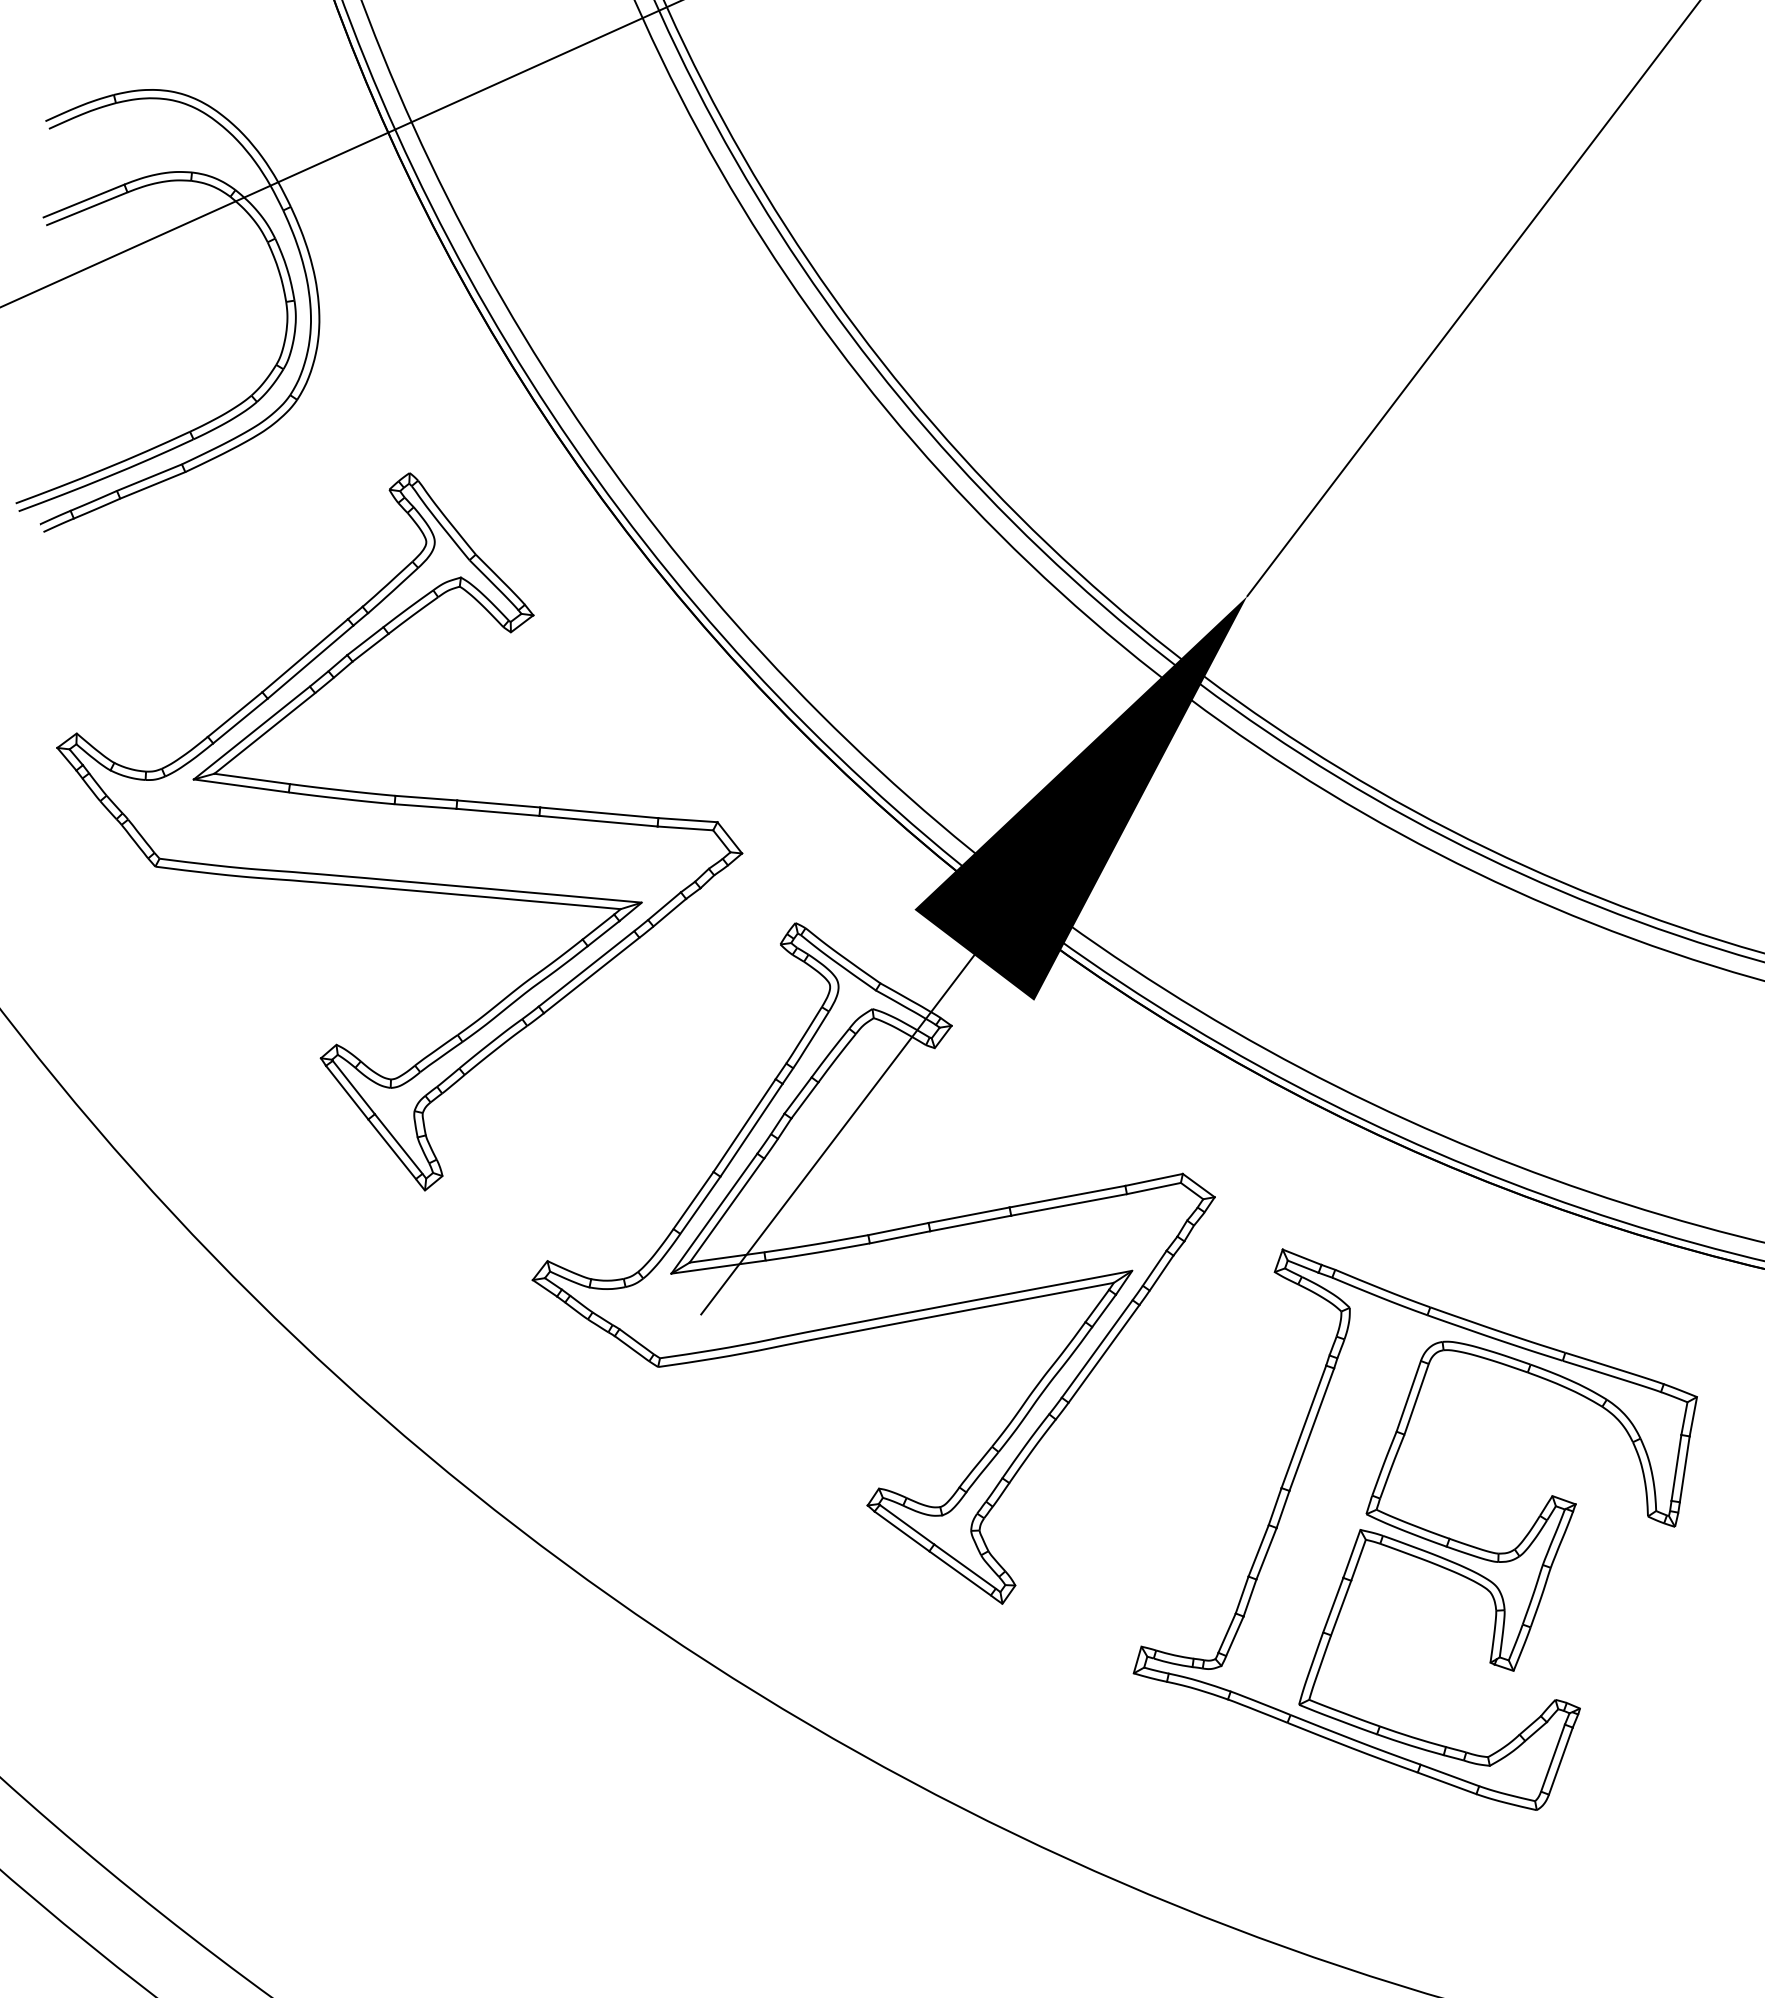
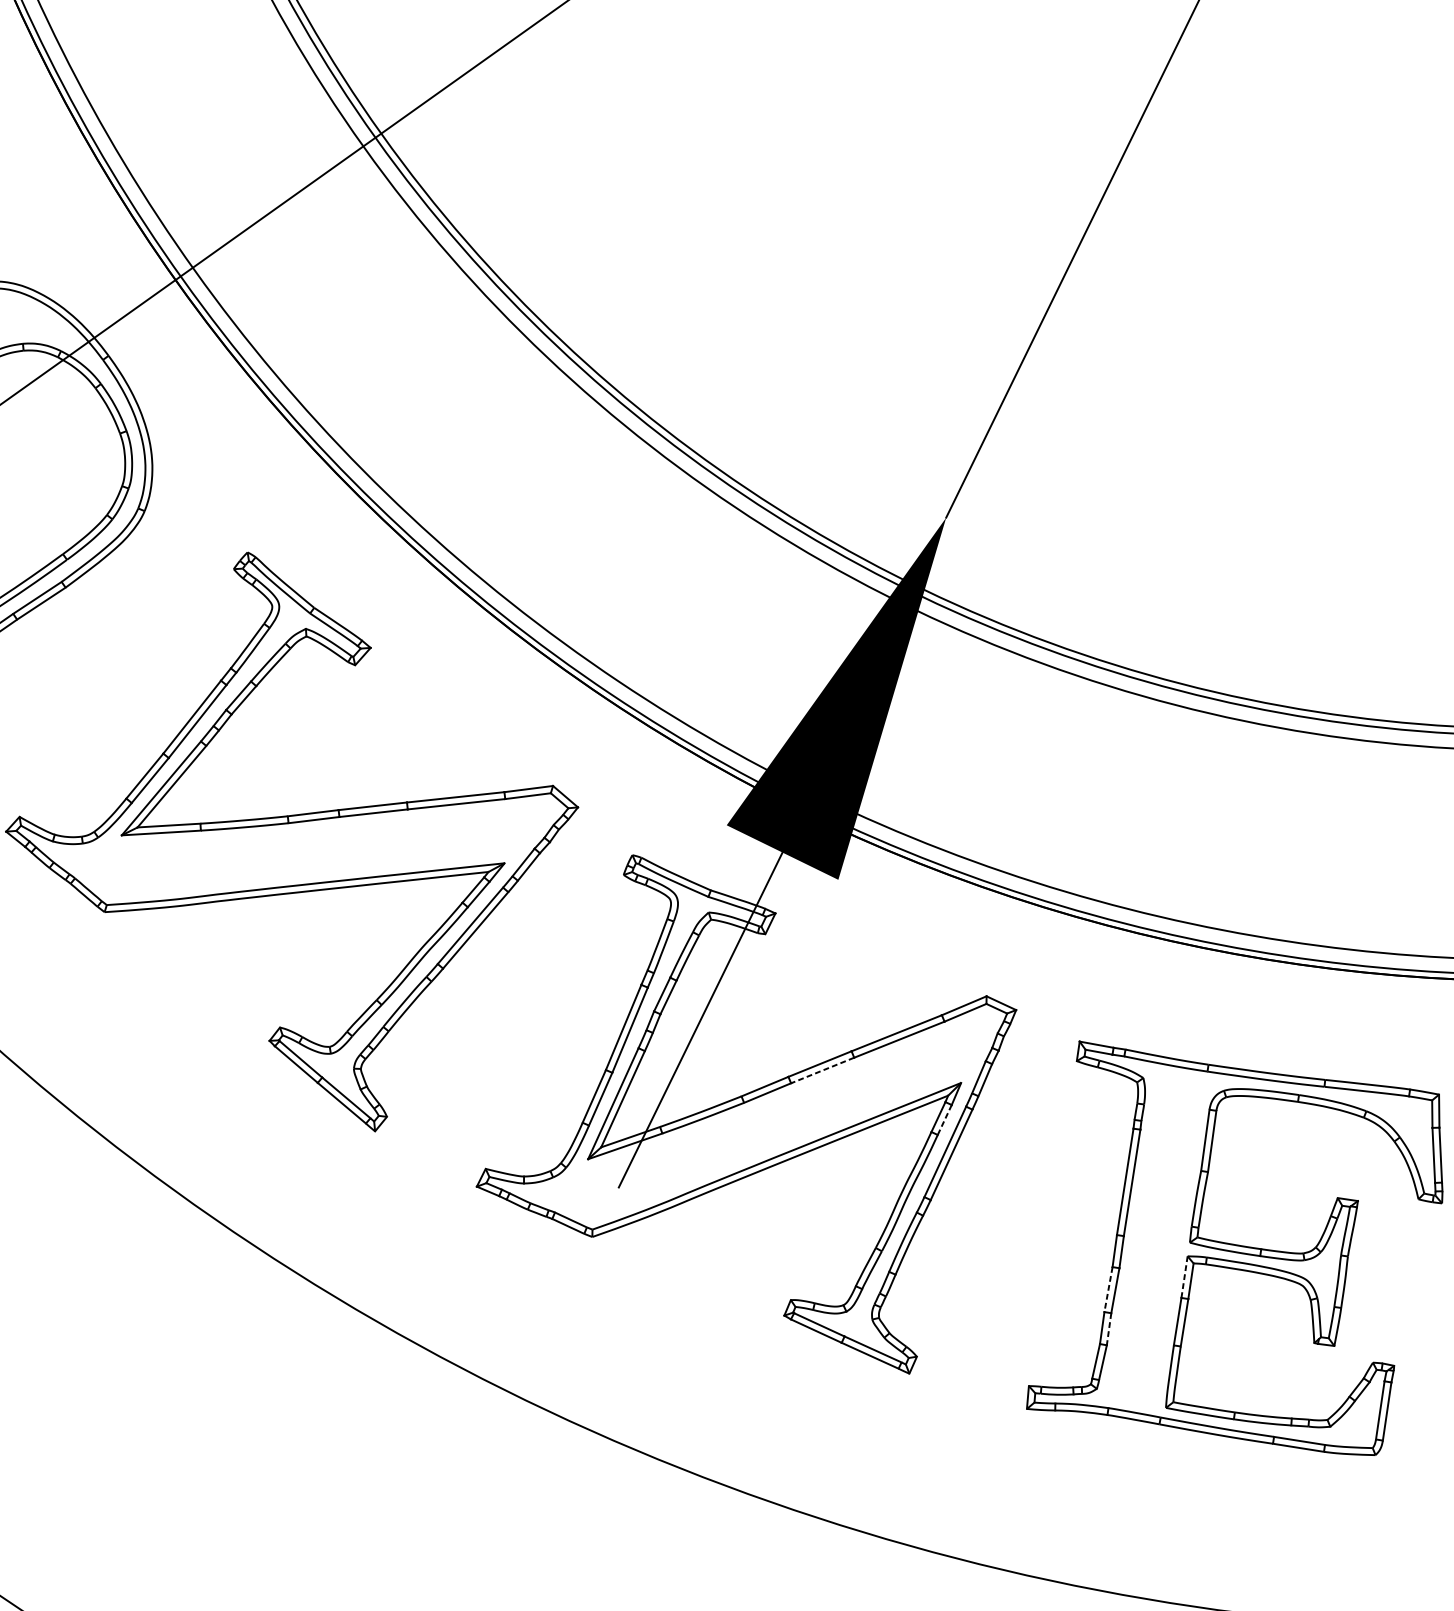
line: (970, 1223) -> (822, 1070), solid -> dashed
line: (1103, 1311) -> (944, 1120), solid -> dashed
line: (1258, 1550) -> (1108, 1289), solid -> dashed
line: (1352, 1553) -> (1184, 1276), solid -> dashed
line: (1250, 1598) -> (1109, 1329), solid -> dashed

